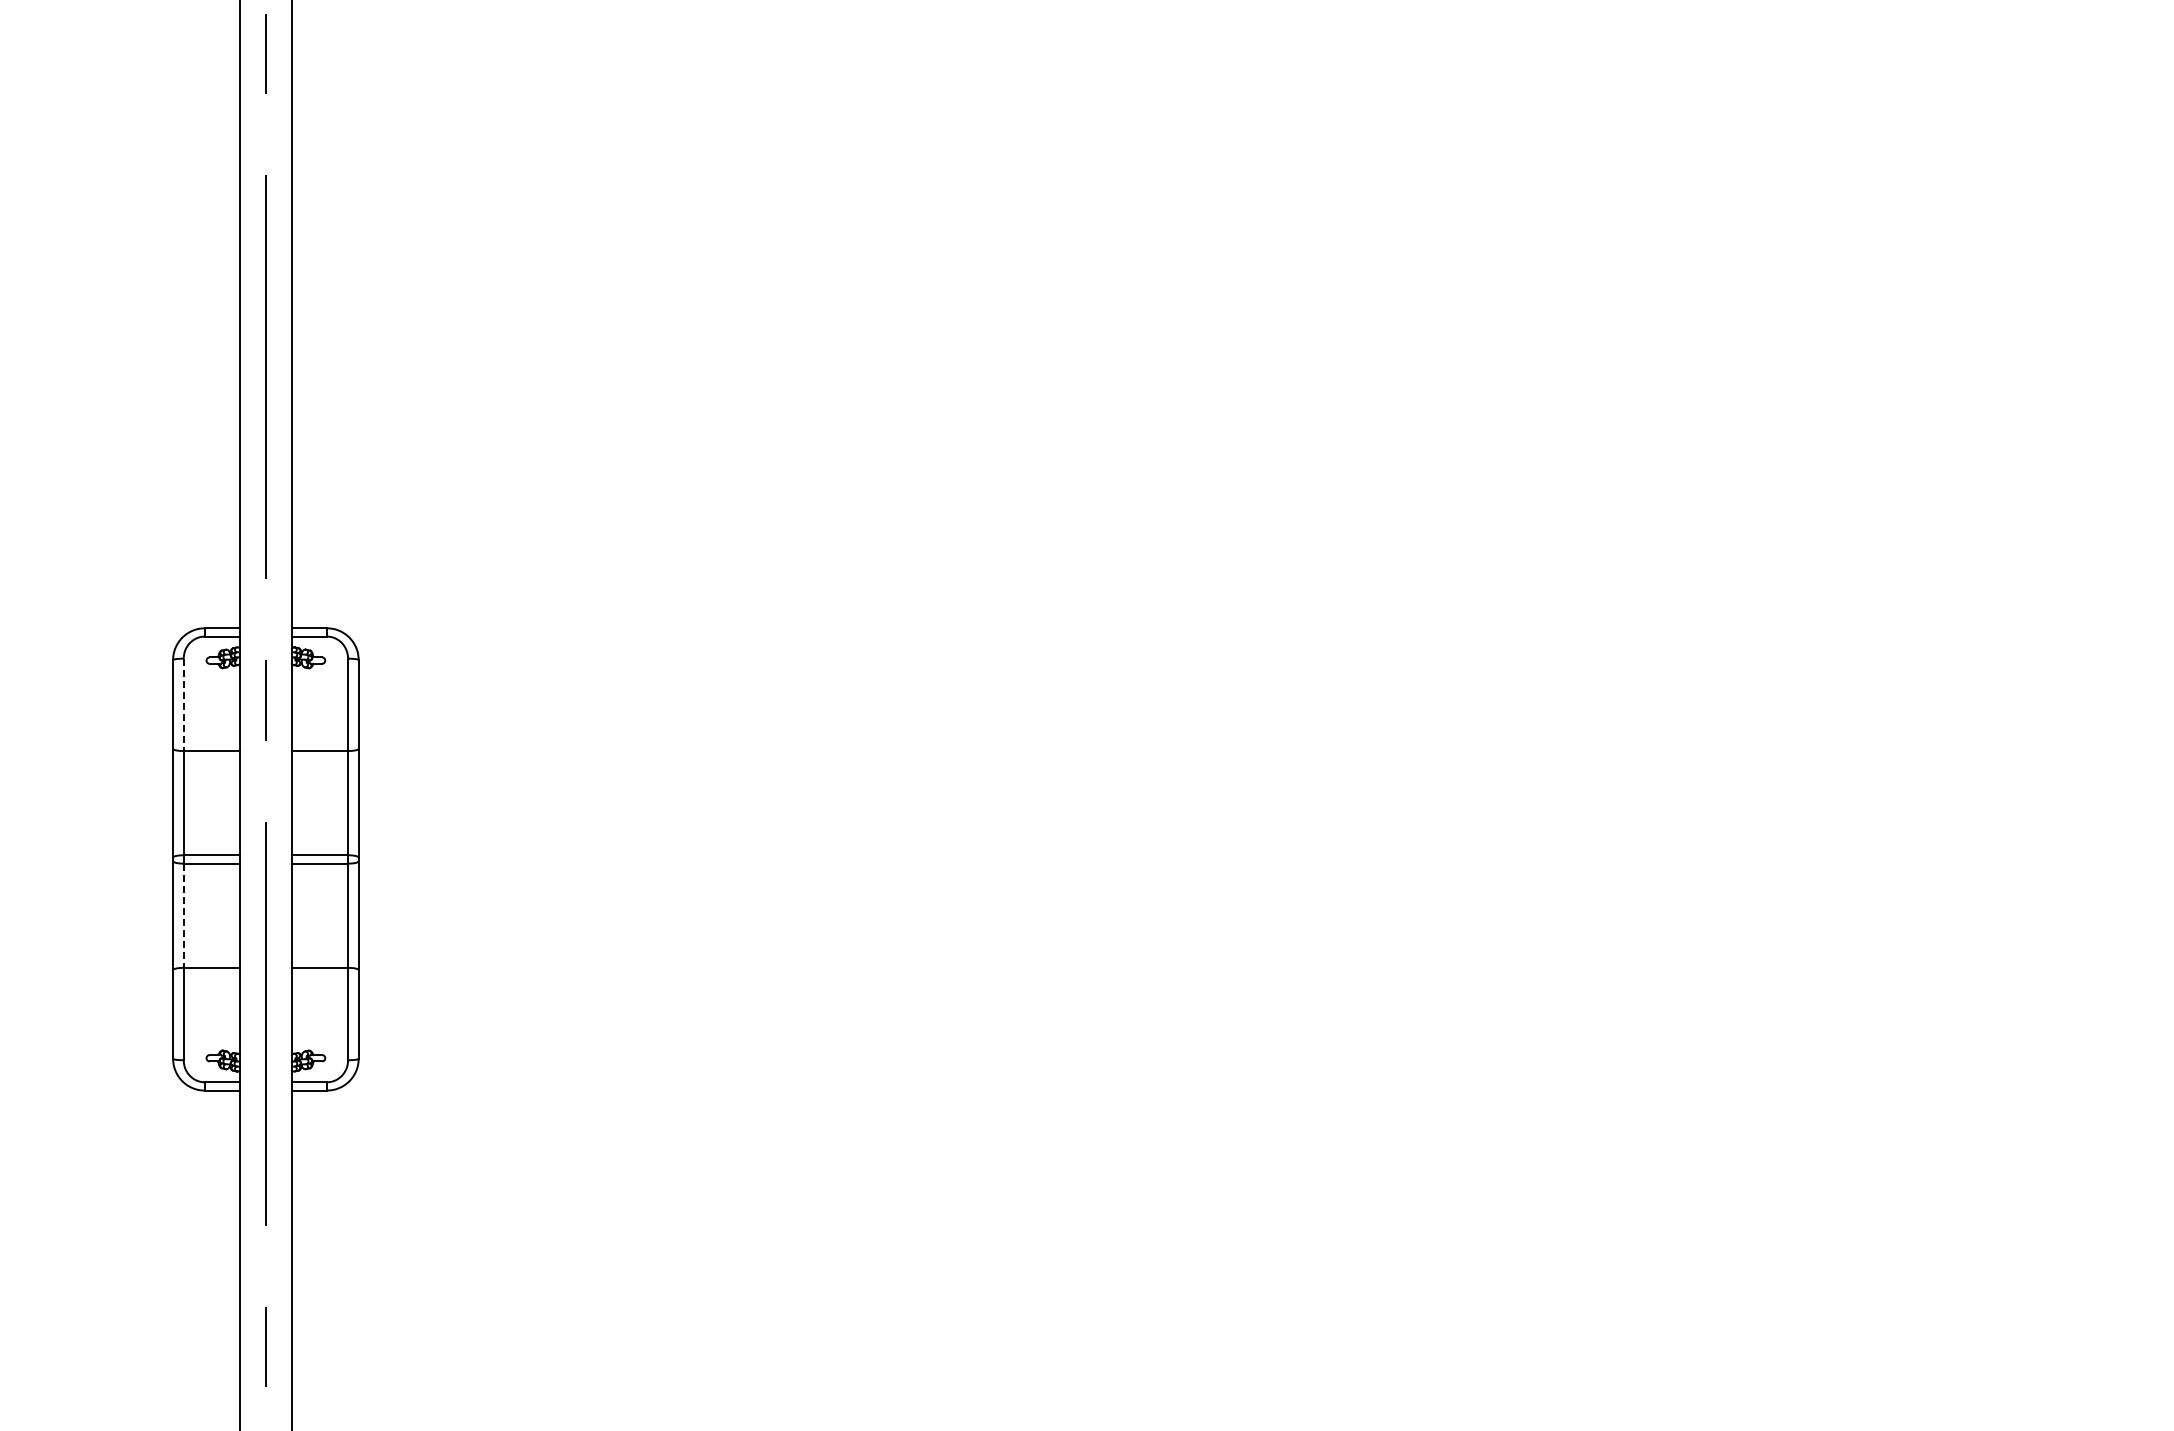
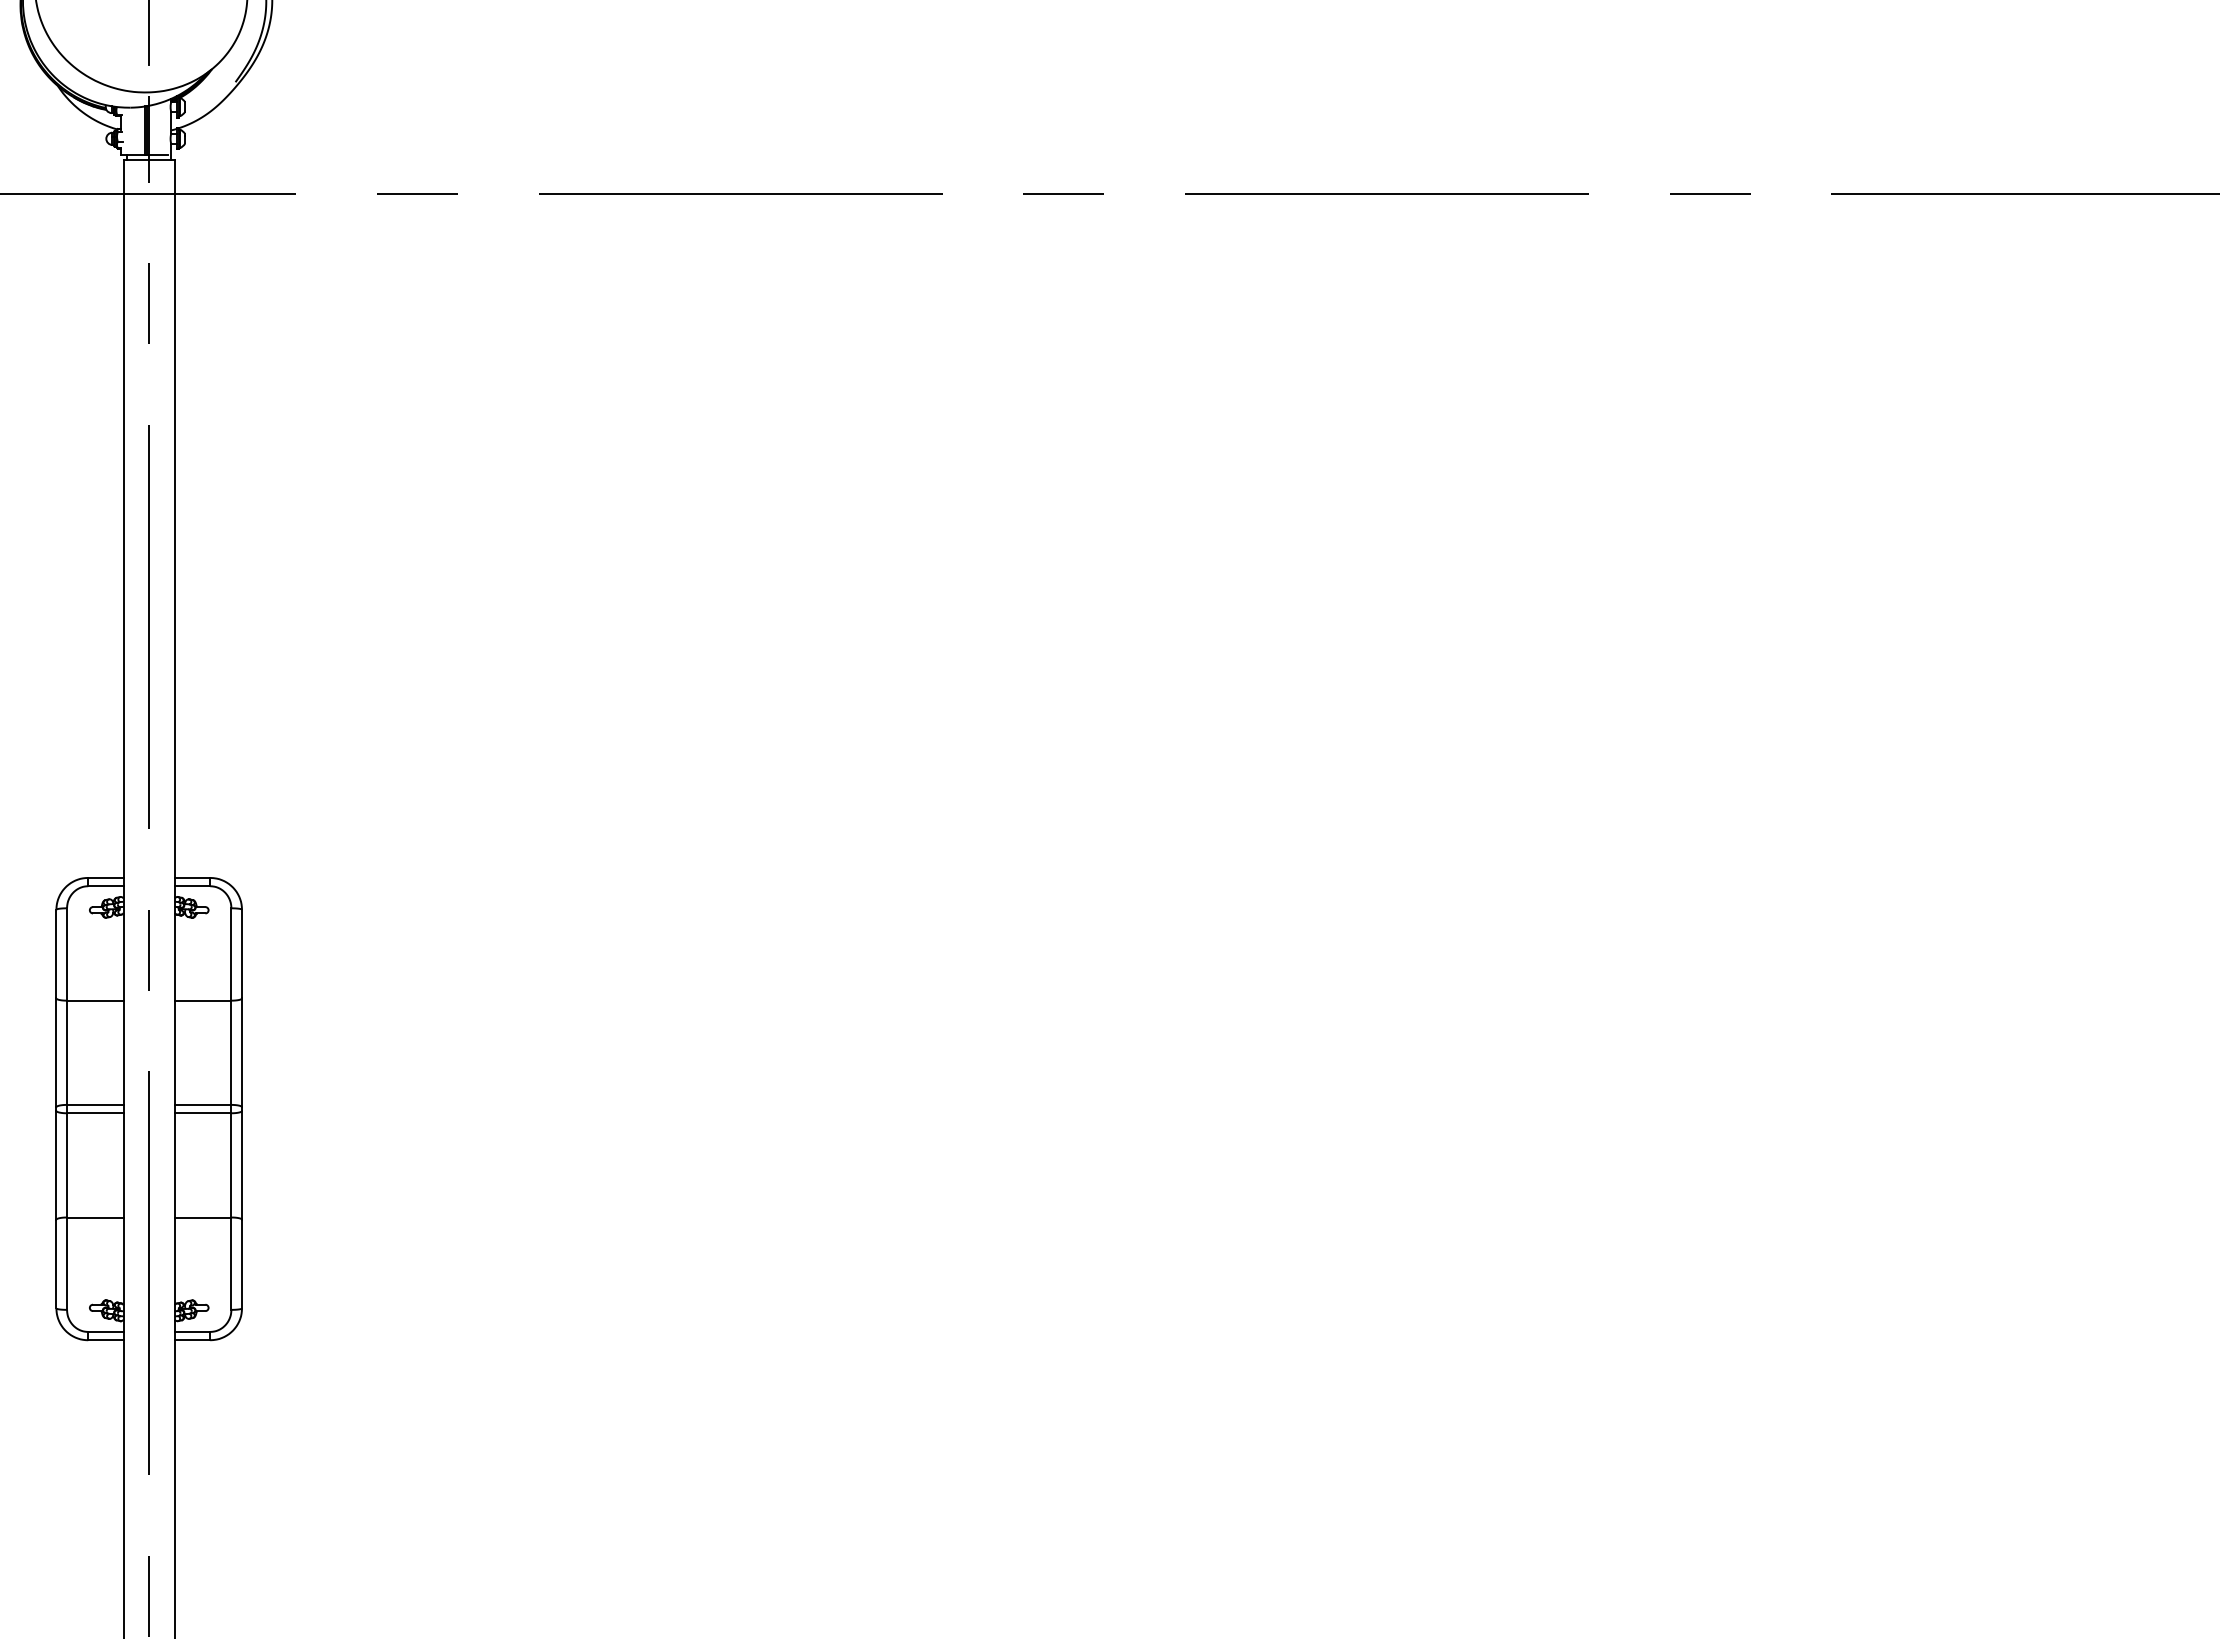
line: (184, 704) -> (67, 954), dashed -> solid
line: (184, 915) -> (67, 1165), dashed -> solid

